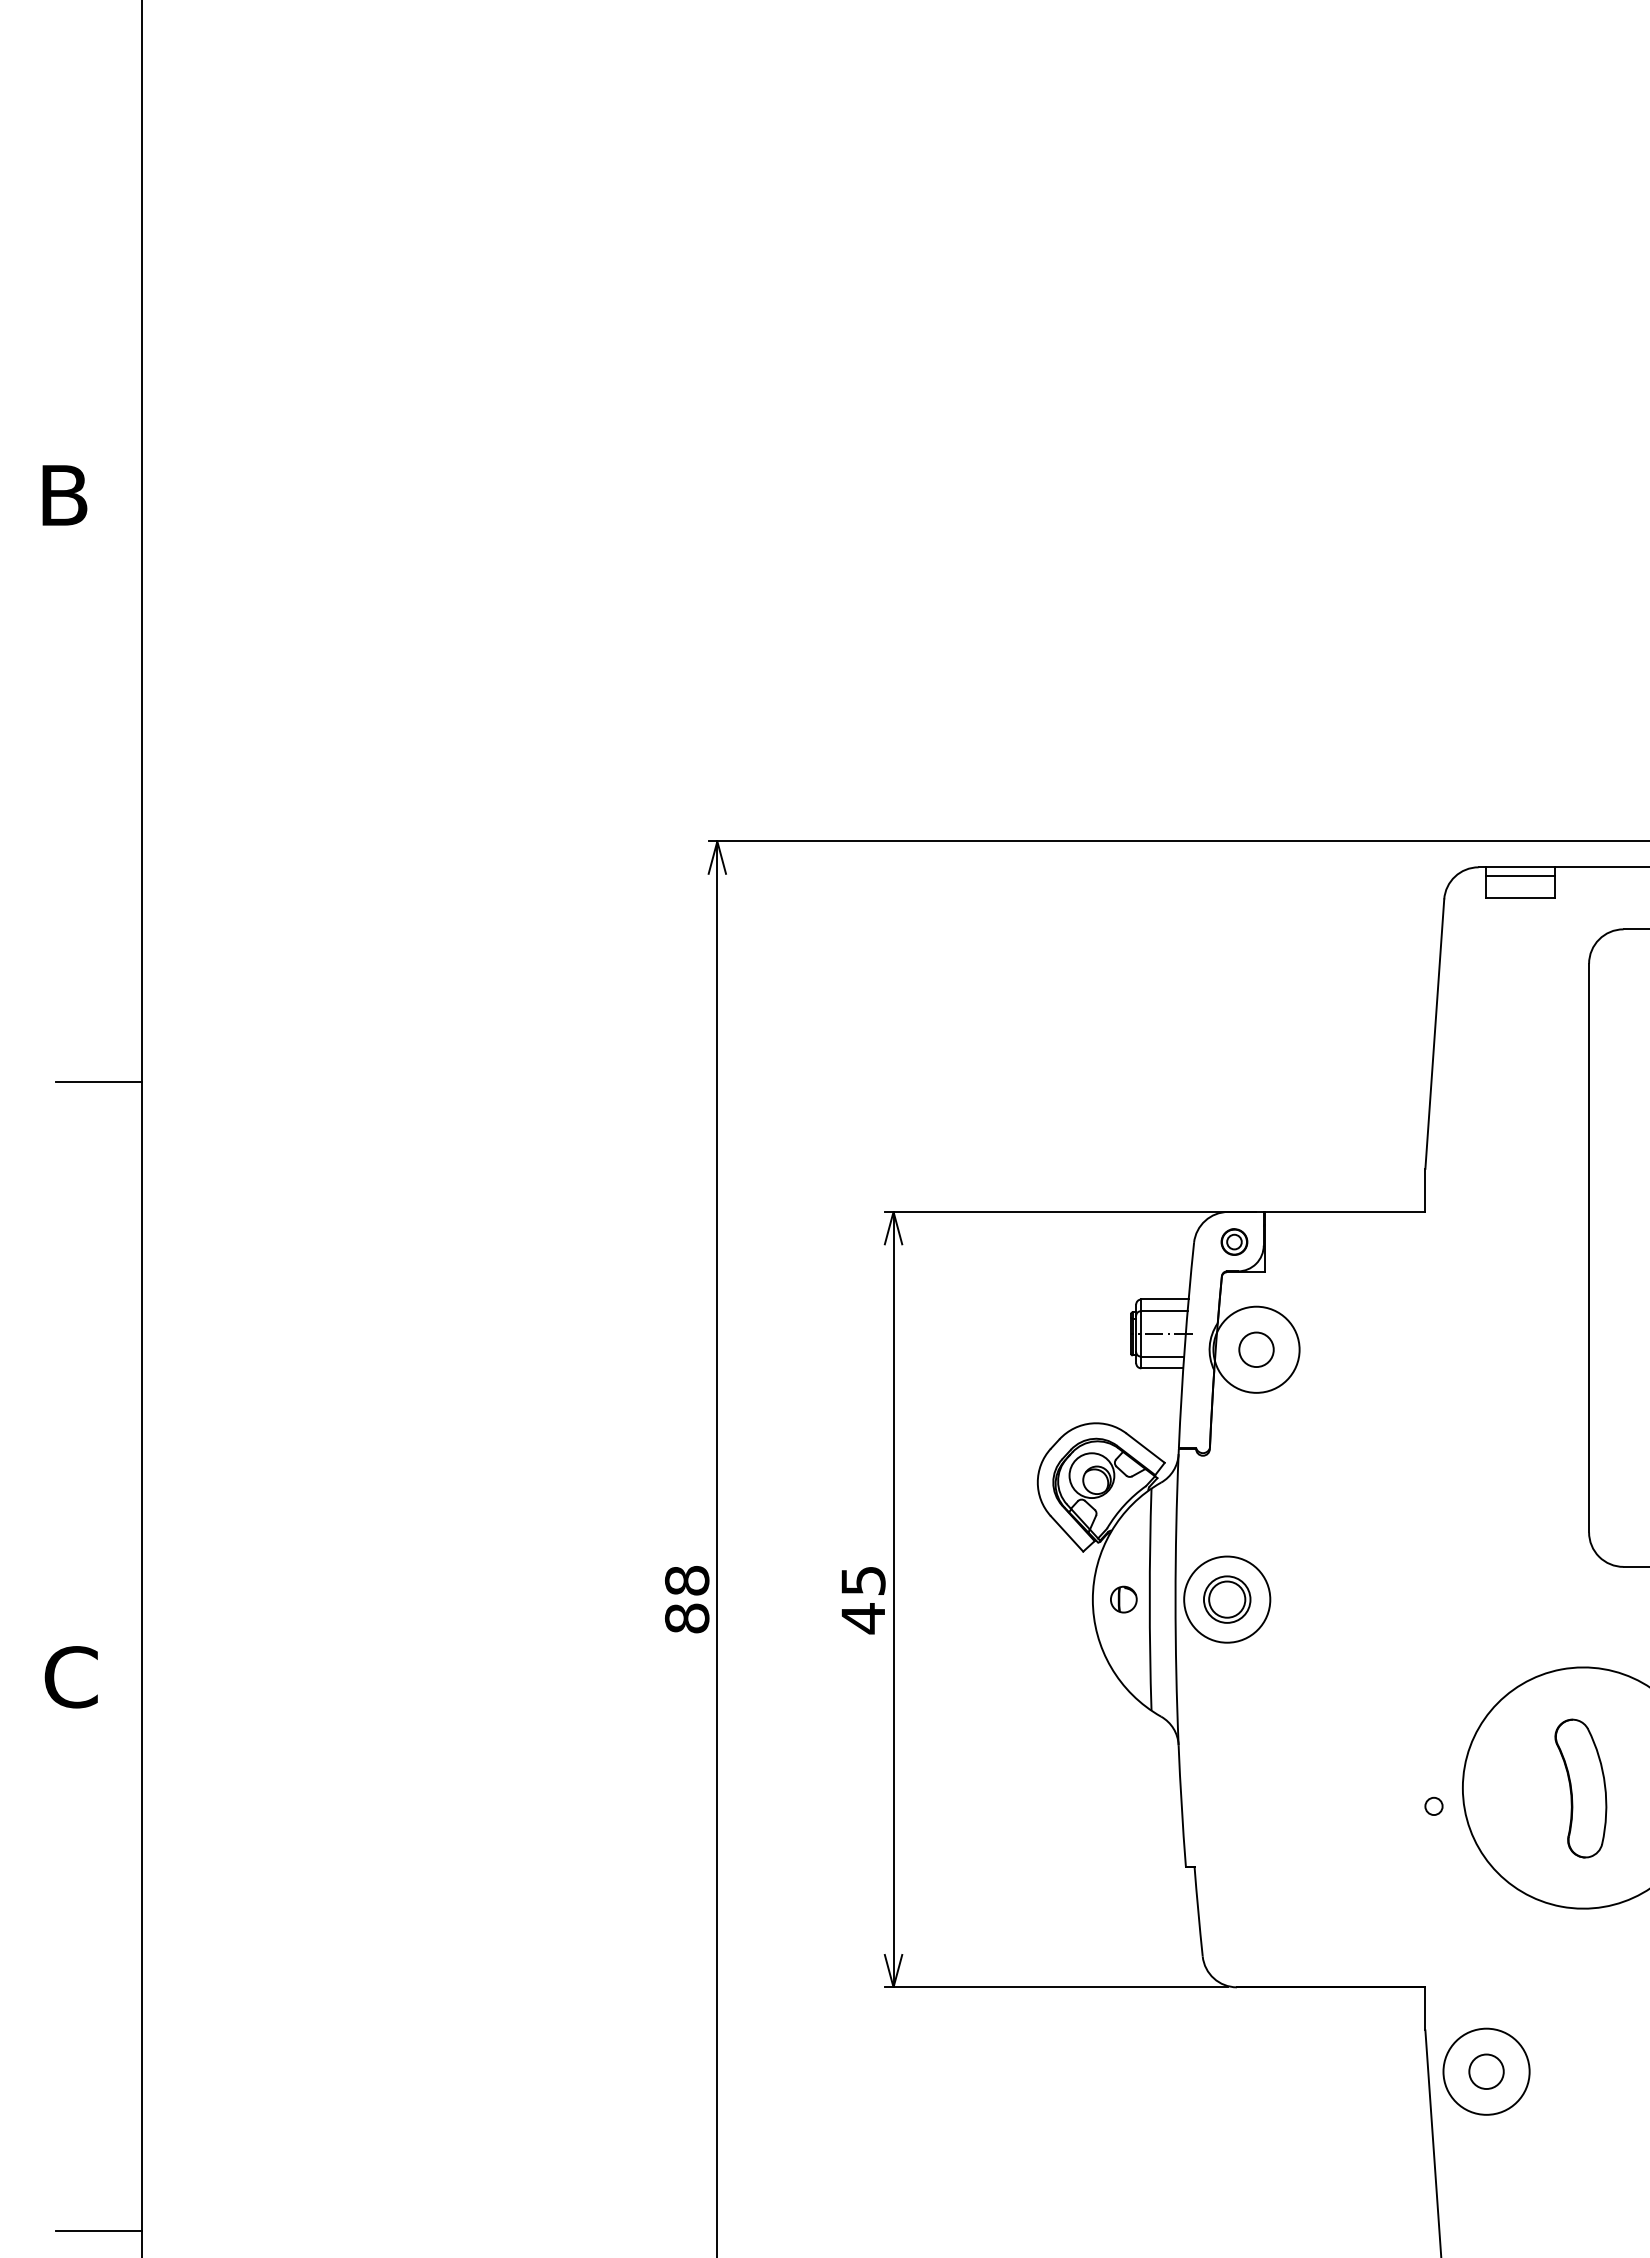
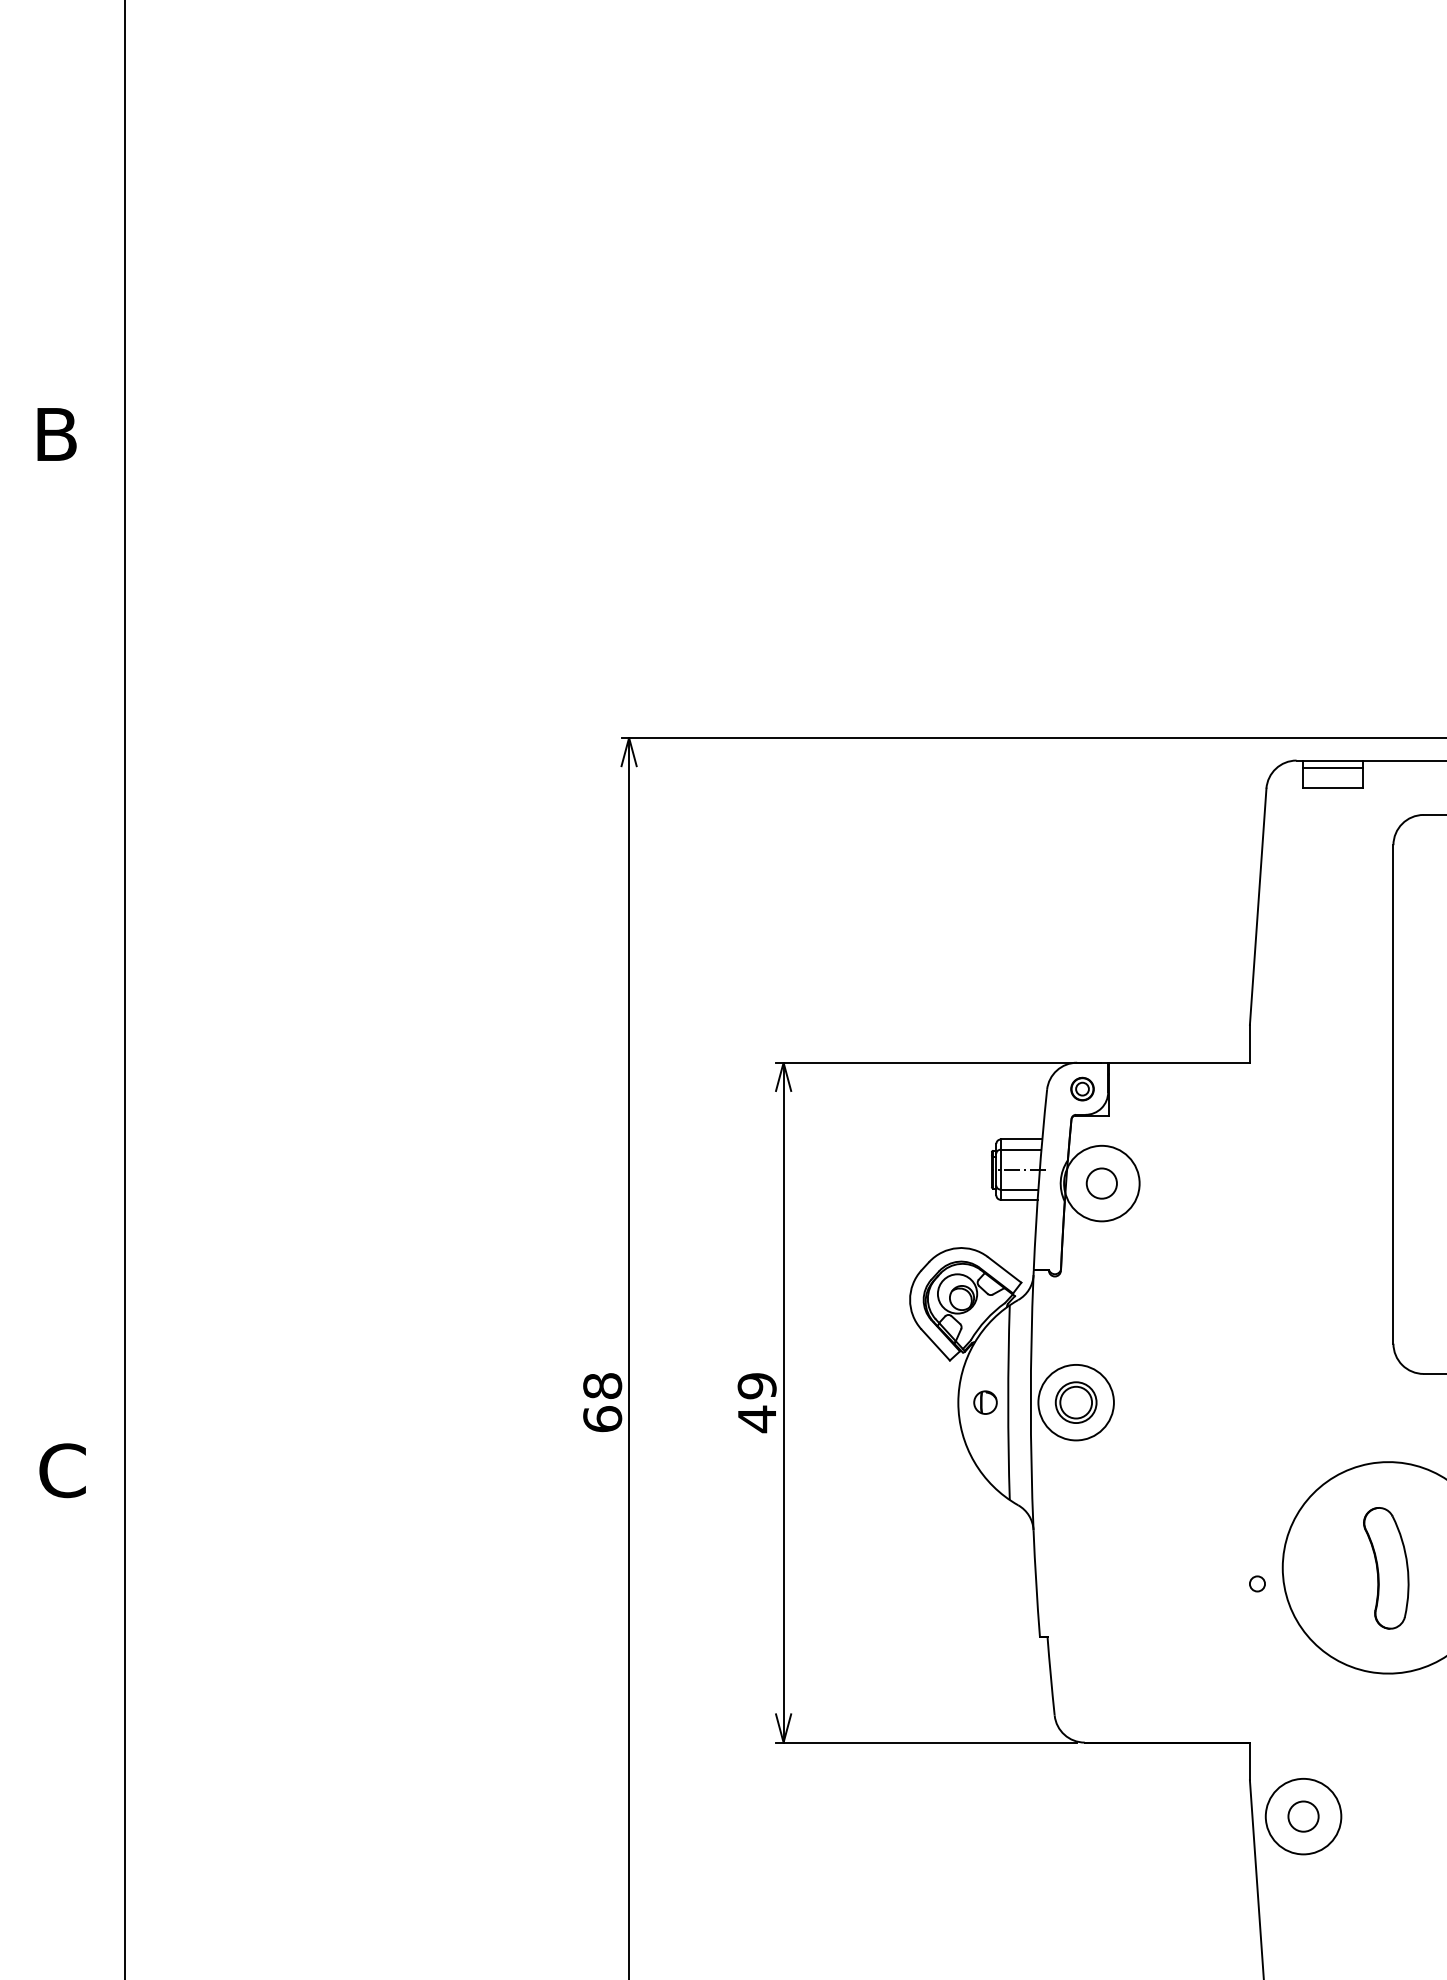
line: (98, 1081) -> (86, 948), removed
text: (863, 1580) -> (757, 1385), 45 -> 49
text: (687, 1618) -> (602, 1419), 88 -> 68
line: (98, 2230) -> (86, 1955), removed

